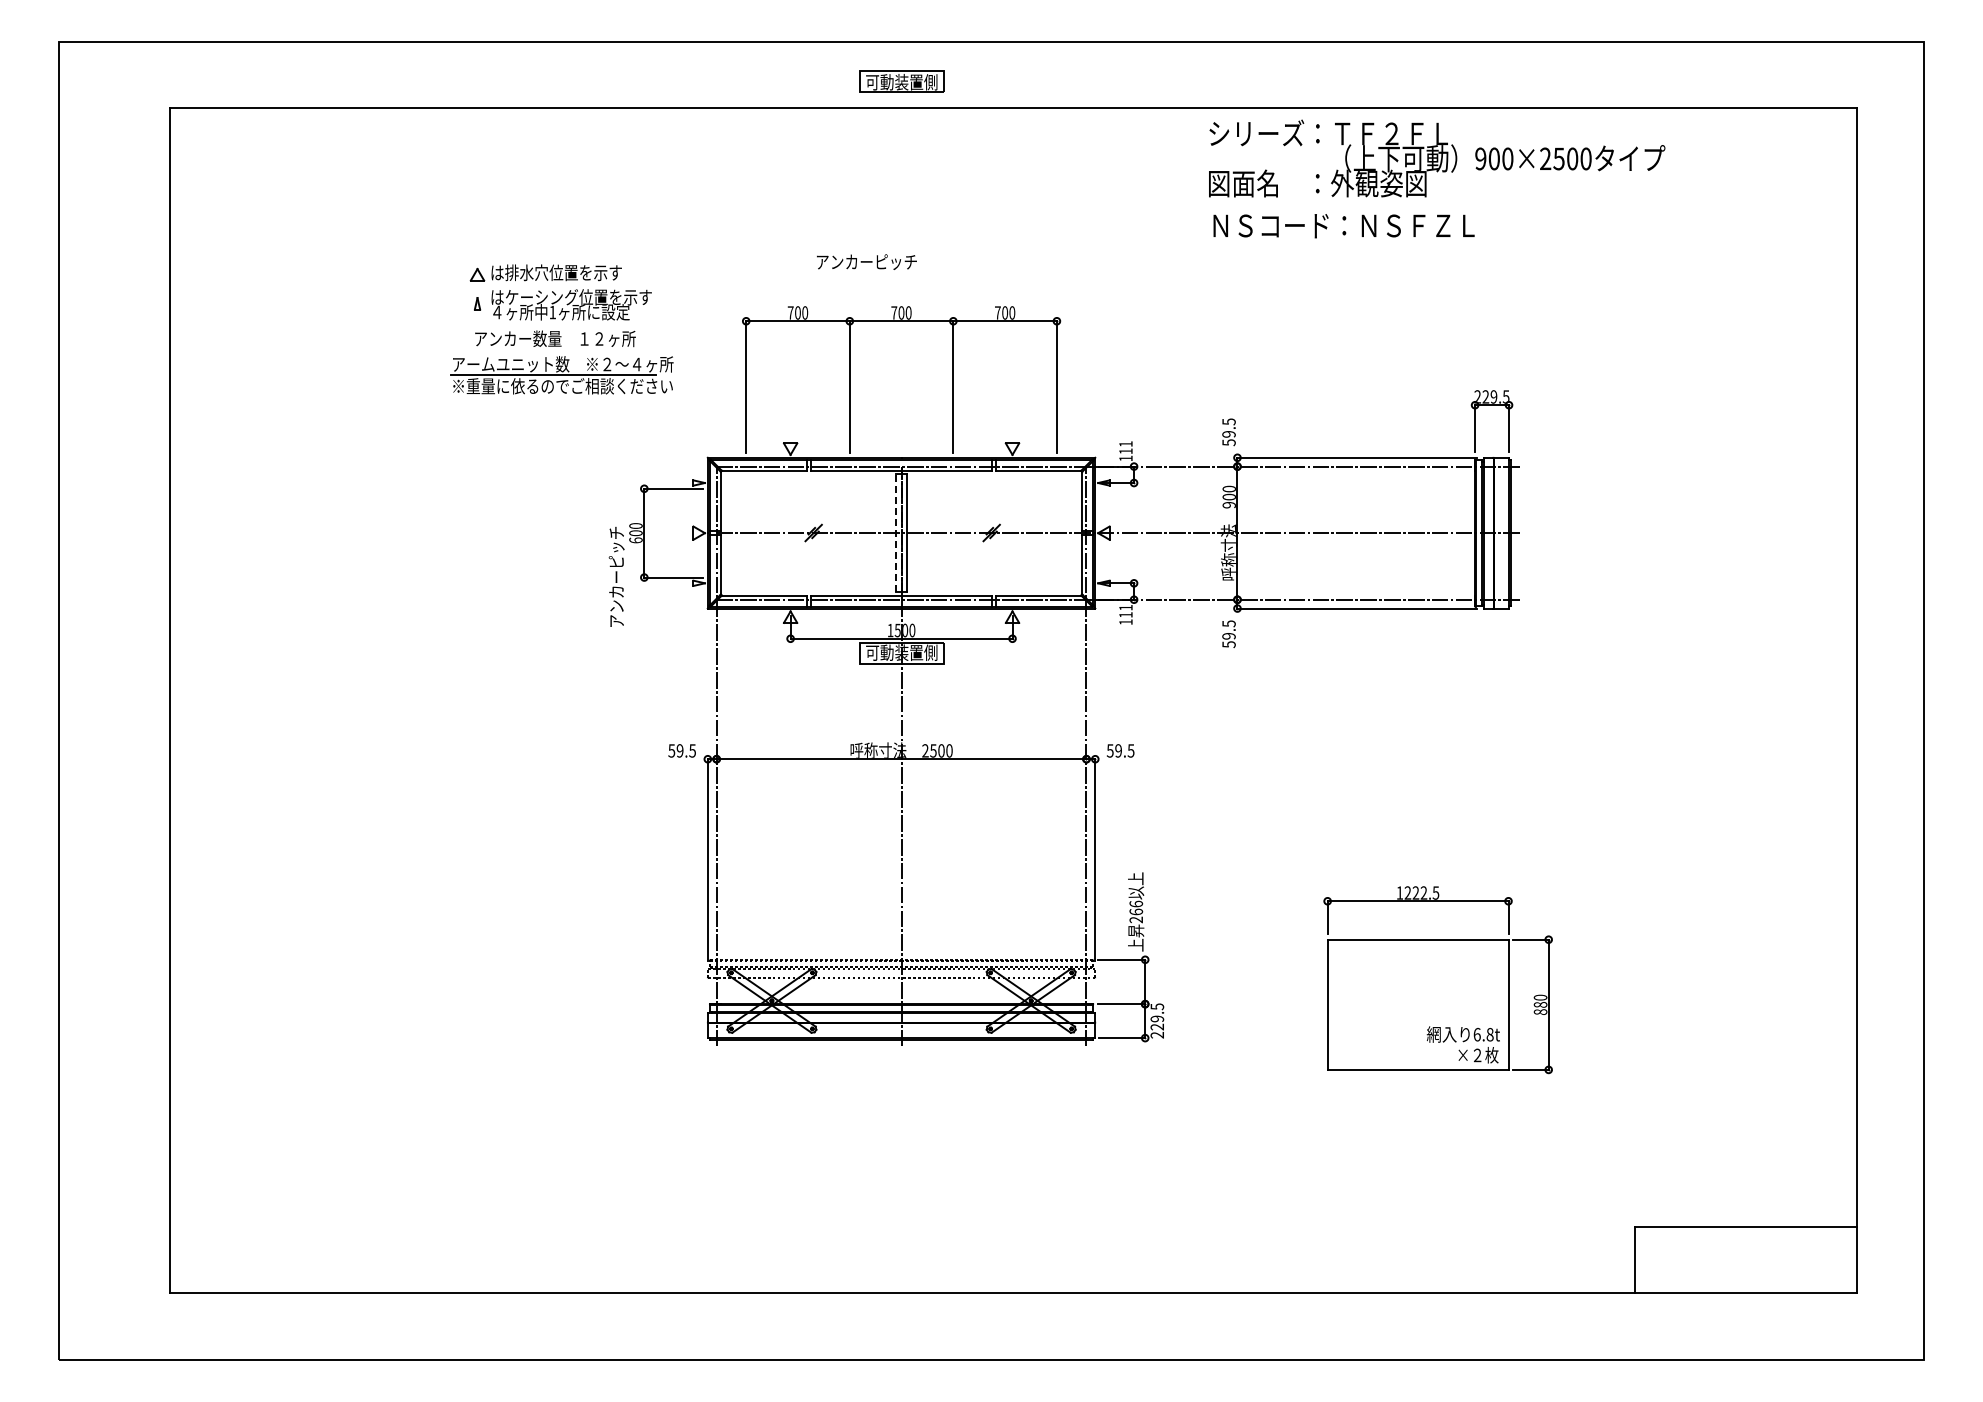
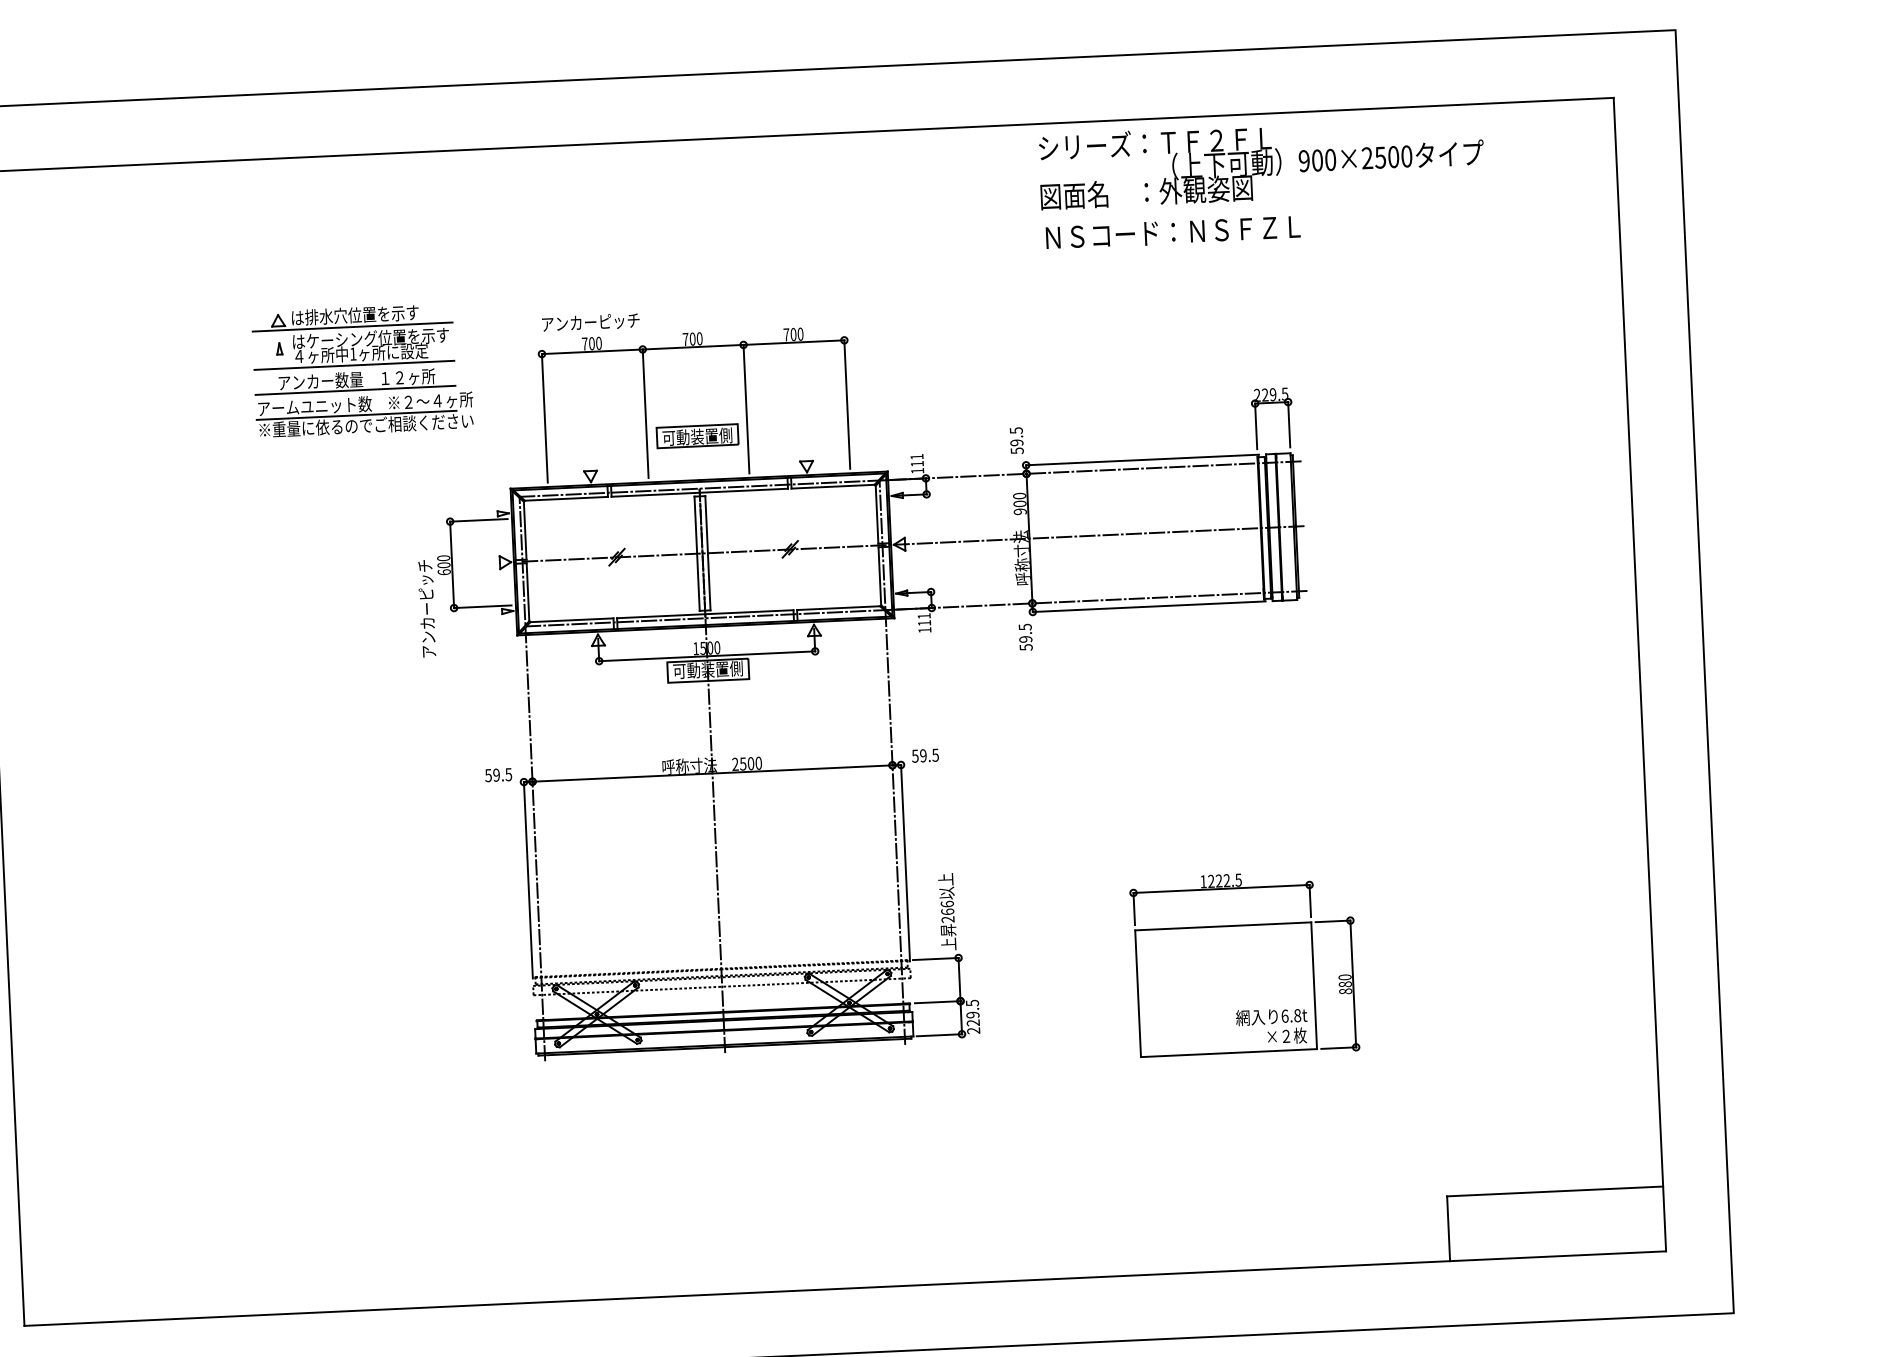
part: (901, 81) -> (697, 436), moved
text: (1437, 158) -> (1262, 162), moved
text: (1343, 226) -> (1172, 233), moved
text: (866, 261) -> (590, 321), moved
line: (553, 284) -> (352, 326), added
line: (553, 324) -> (354, 365), added
line: (553, 349) -> (355, 390), added
line: (896, 533) -> (697, 554), dashed -> solid

